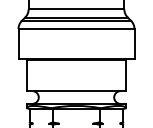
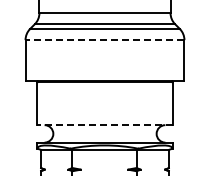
line: (76, 29) -> (104, 40), solid -> dashed
line: (76, 91) -> (105, 125), solid -> dashed

